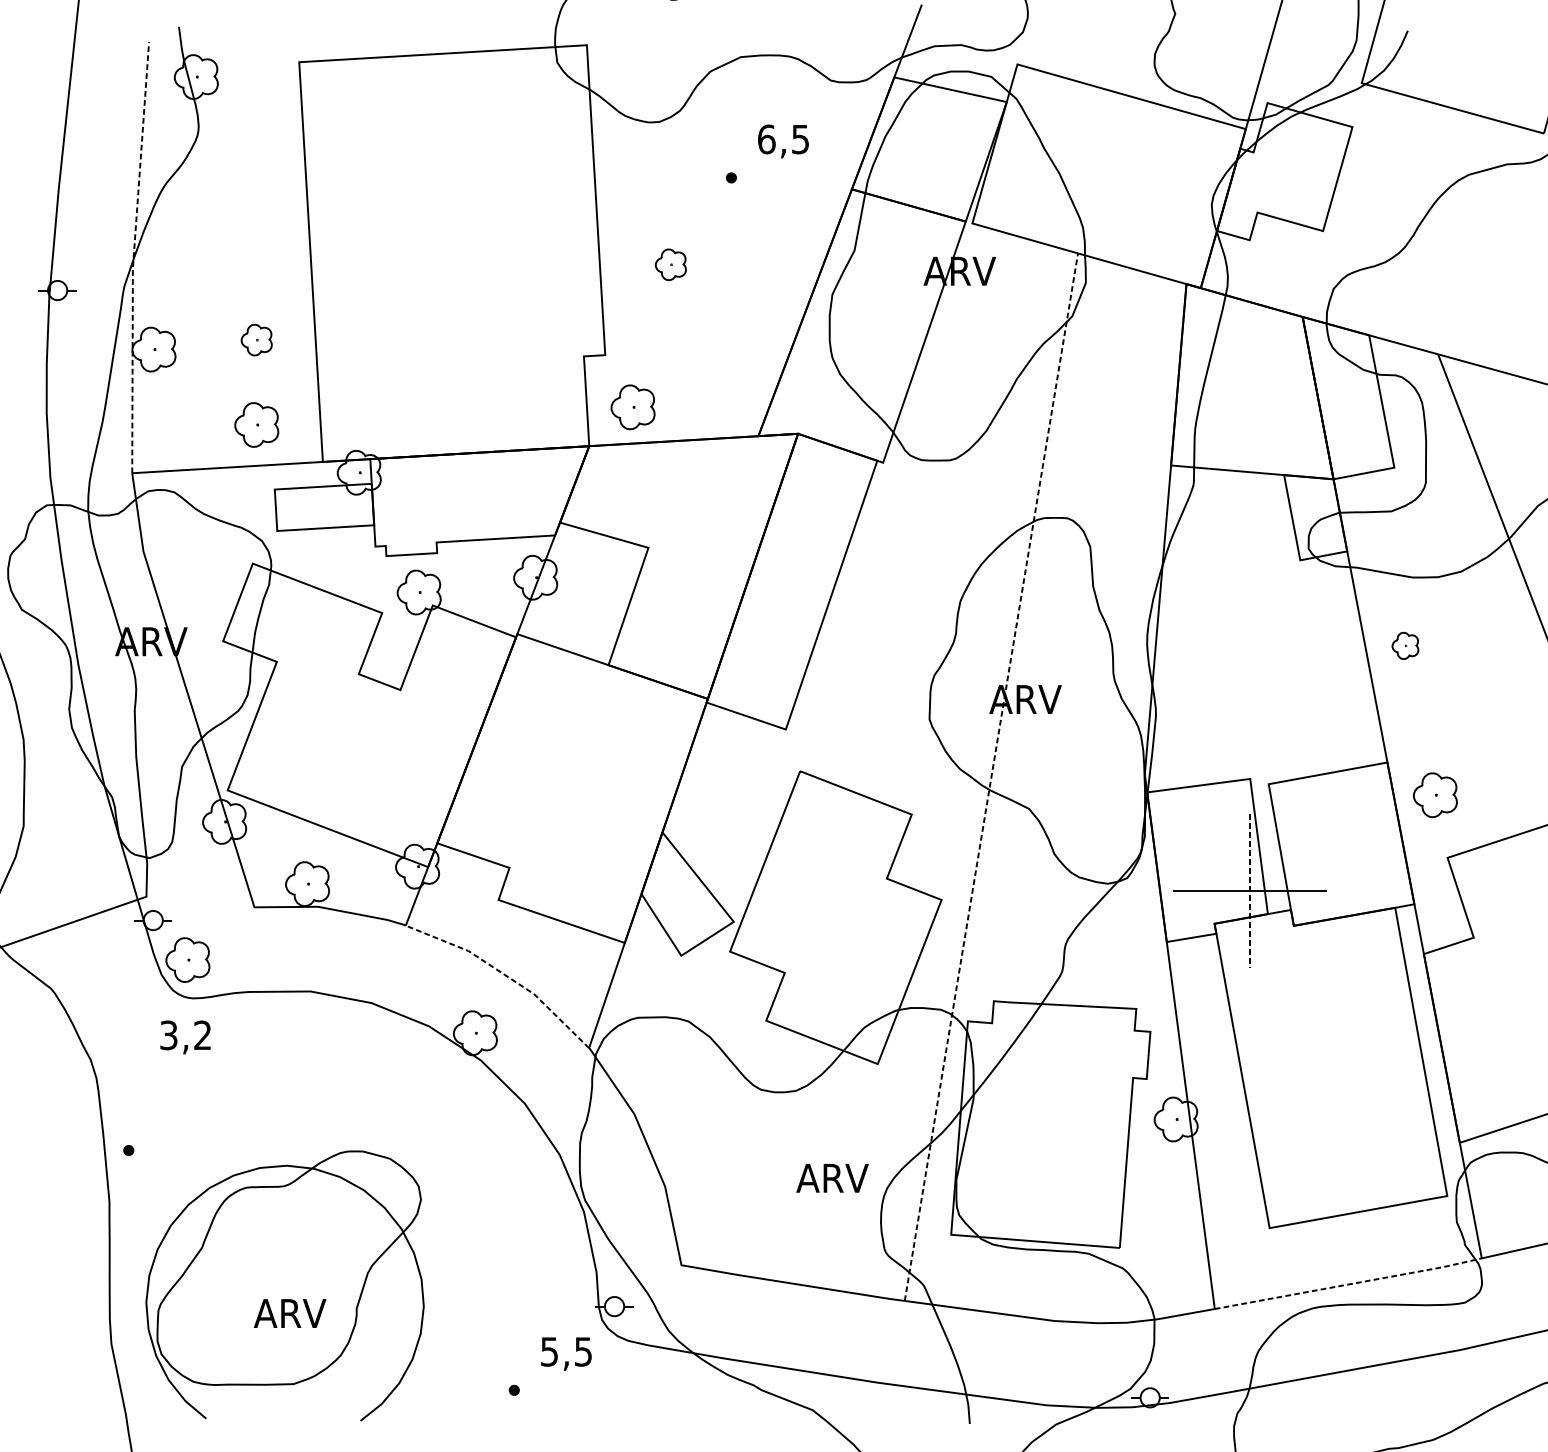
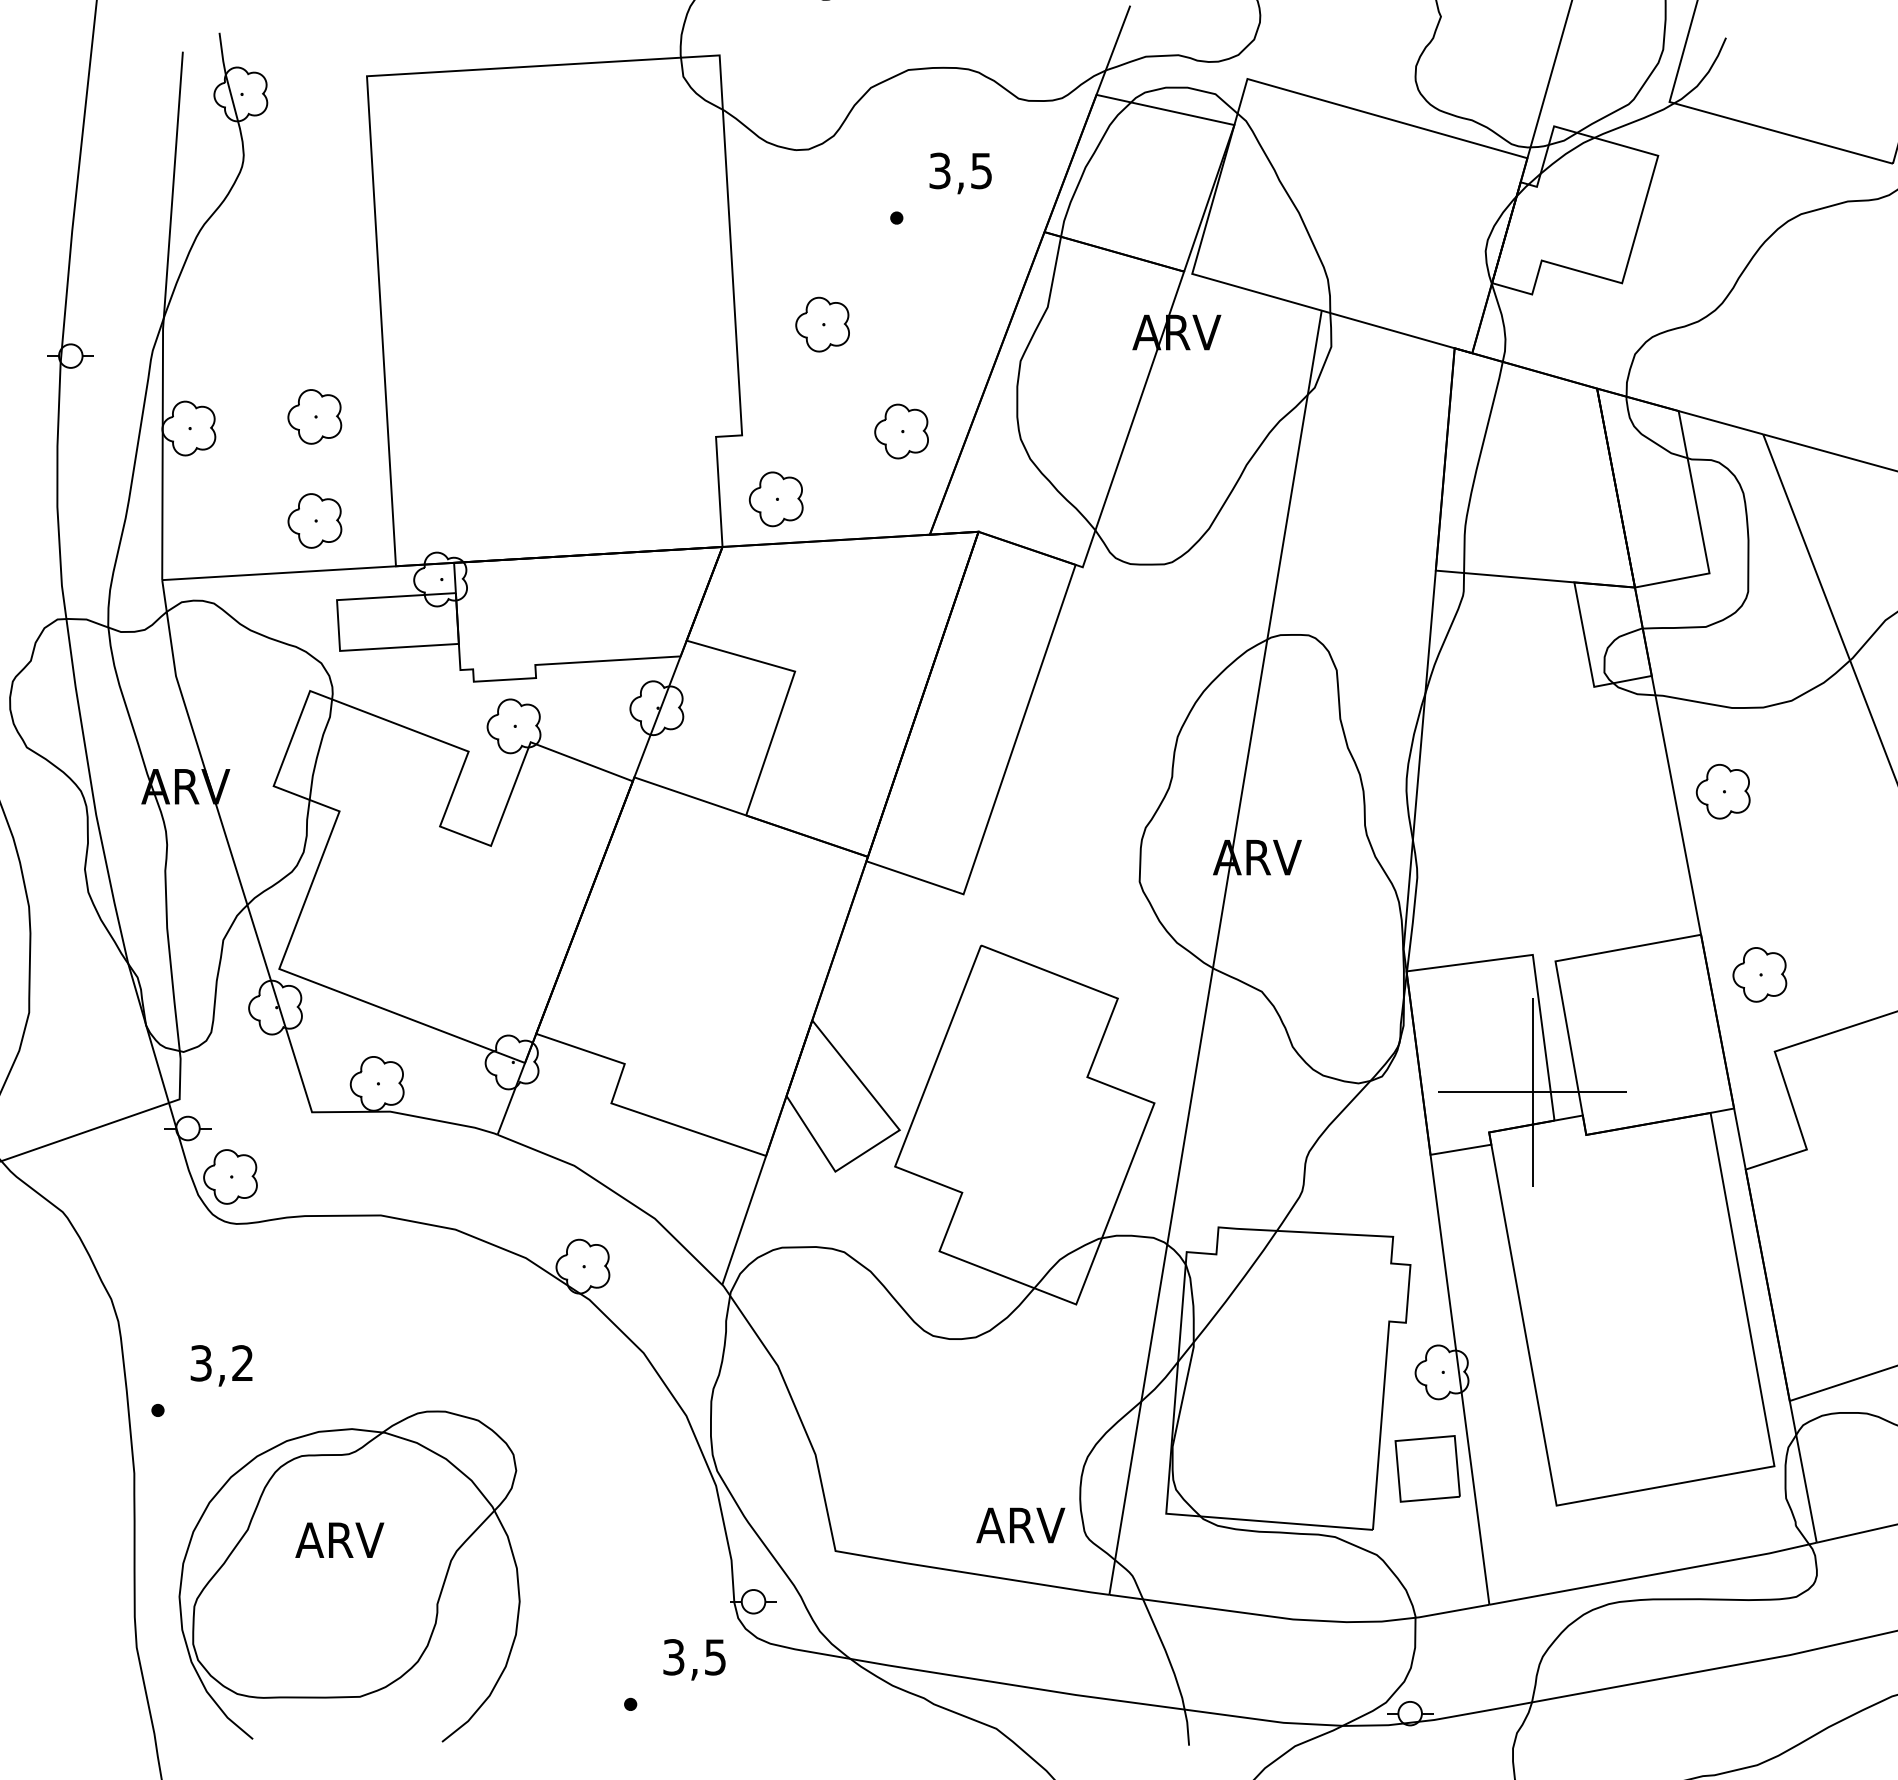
text: (767, 139) -> (940, 170), 6,5 -> 3,5
line: (133, 257) -> (163, 315), dashed -> solid
part: (670, 264) -> (822, 324), size x1.43
part: (256, 339) -> (314, 416), size x1.43
part: (735, 352) -> (901, 431), added
part: (1404, 645) -> (1722, 791), size x1.67
line: (991, 776) -> (1215, 952), dashed -> solid
line: (1249, 891) -> (1532, 1092), dashed -> solid
line: (505, 975) -> (619, 1195), dashed -> solid
text: (185, 1037) -> (221, 1365), moved
text: (832, 1178) -> (1020, 1525), moved
part: (1164, 1197) -> (1427, 1468), added
line: (1349, 1284) -> (1654, 1574), dashed -> solid
text: (289, 1312) -> (339, 1539), moved
text: (549, 1351) -> (673, 1656), 5,5 -> 3,5

